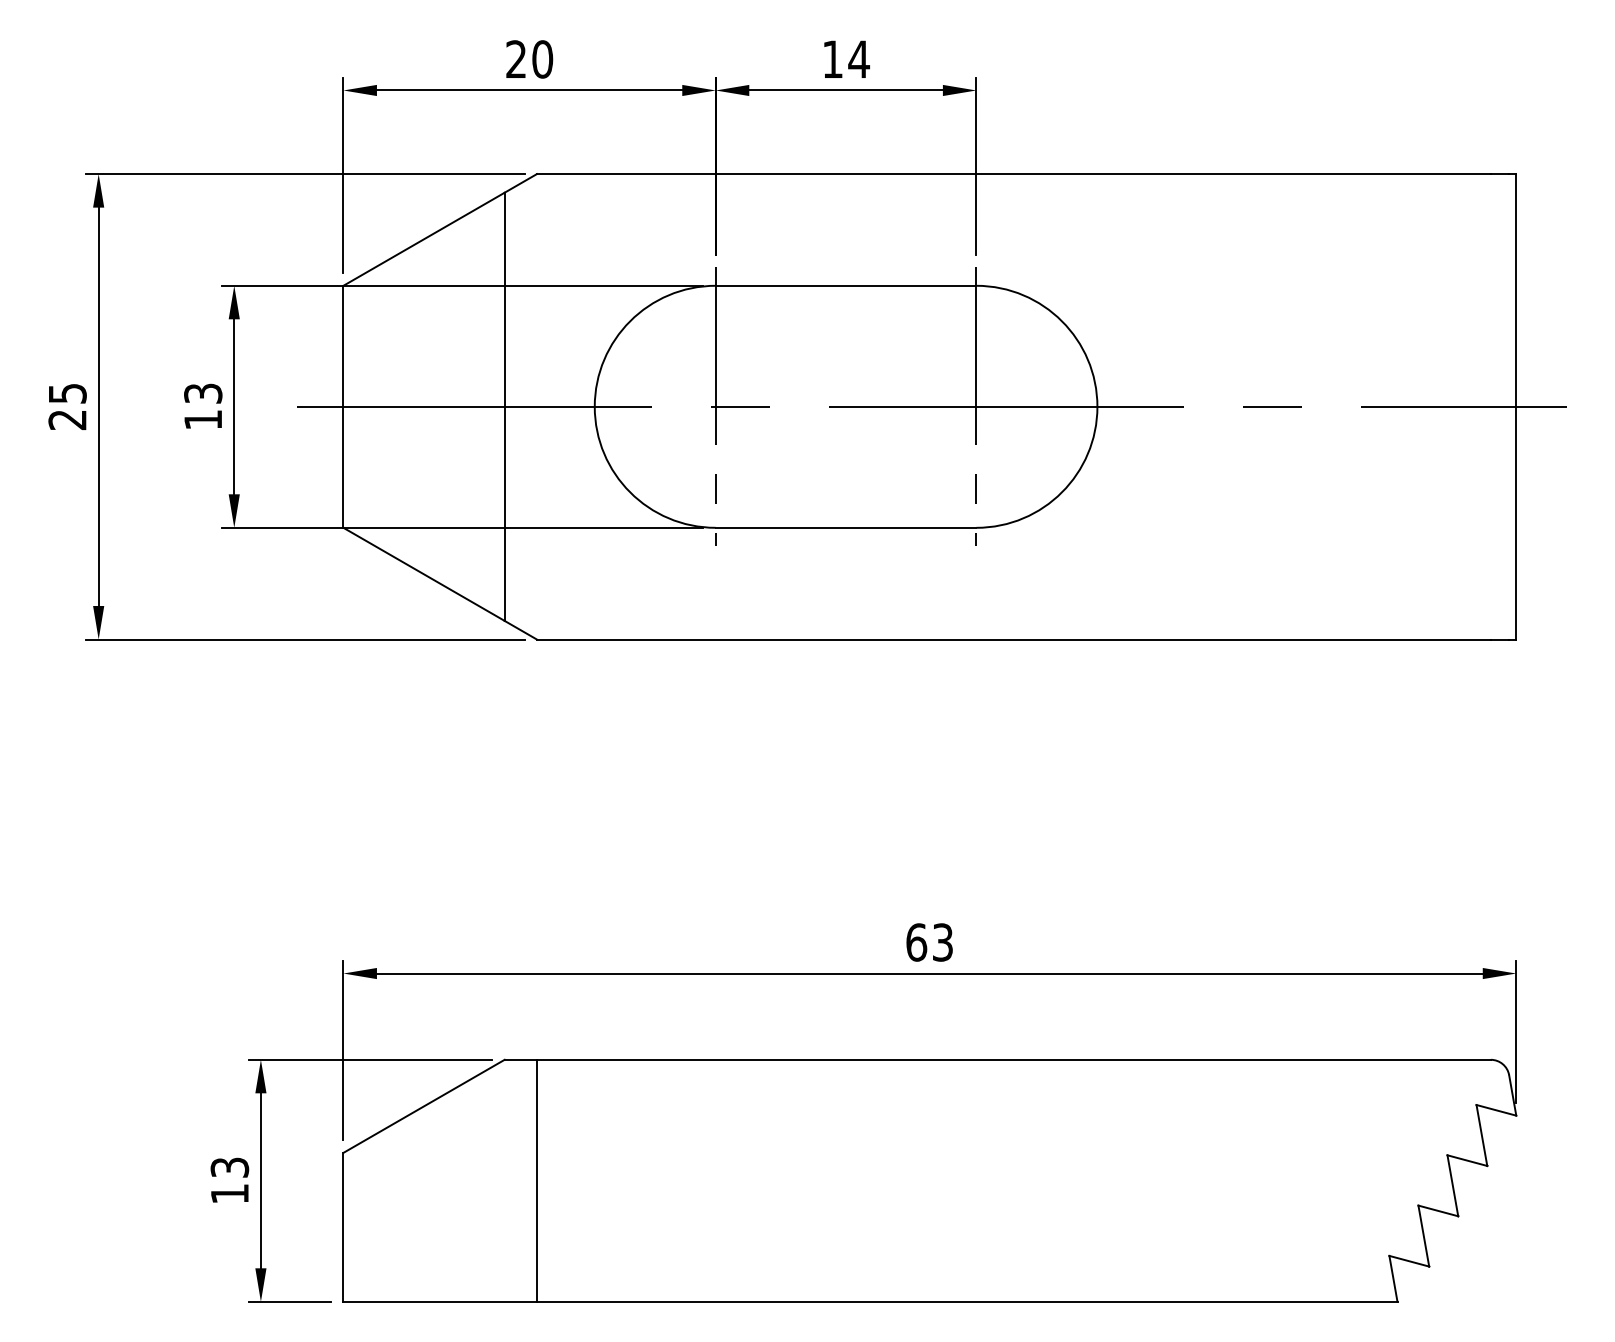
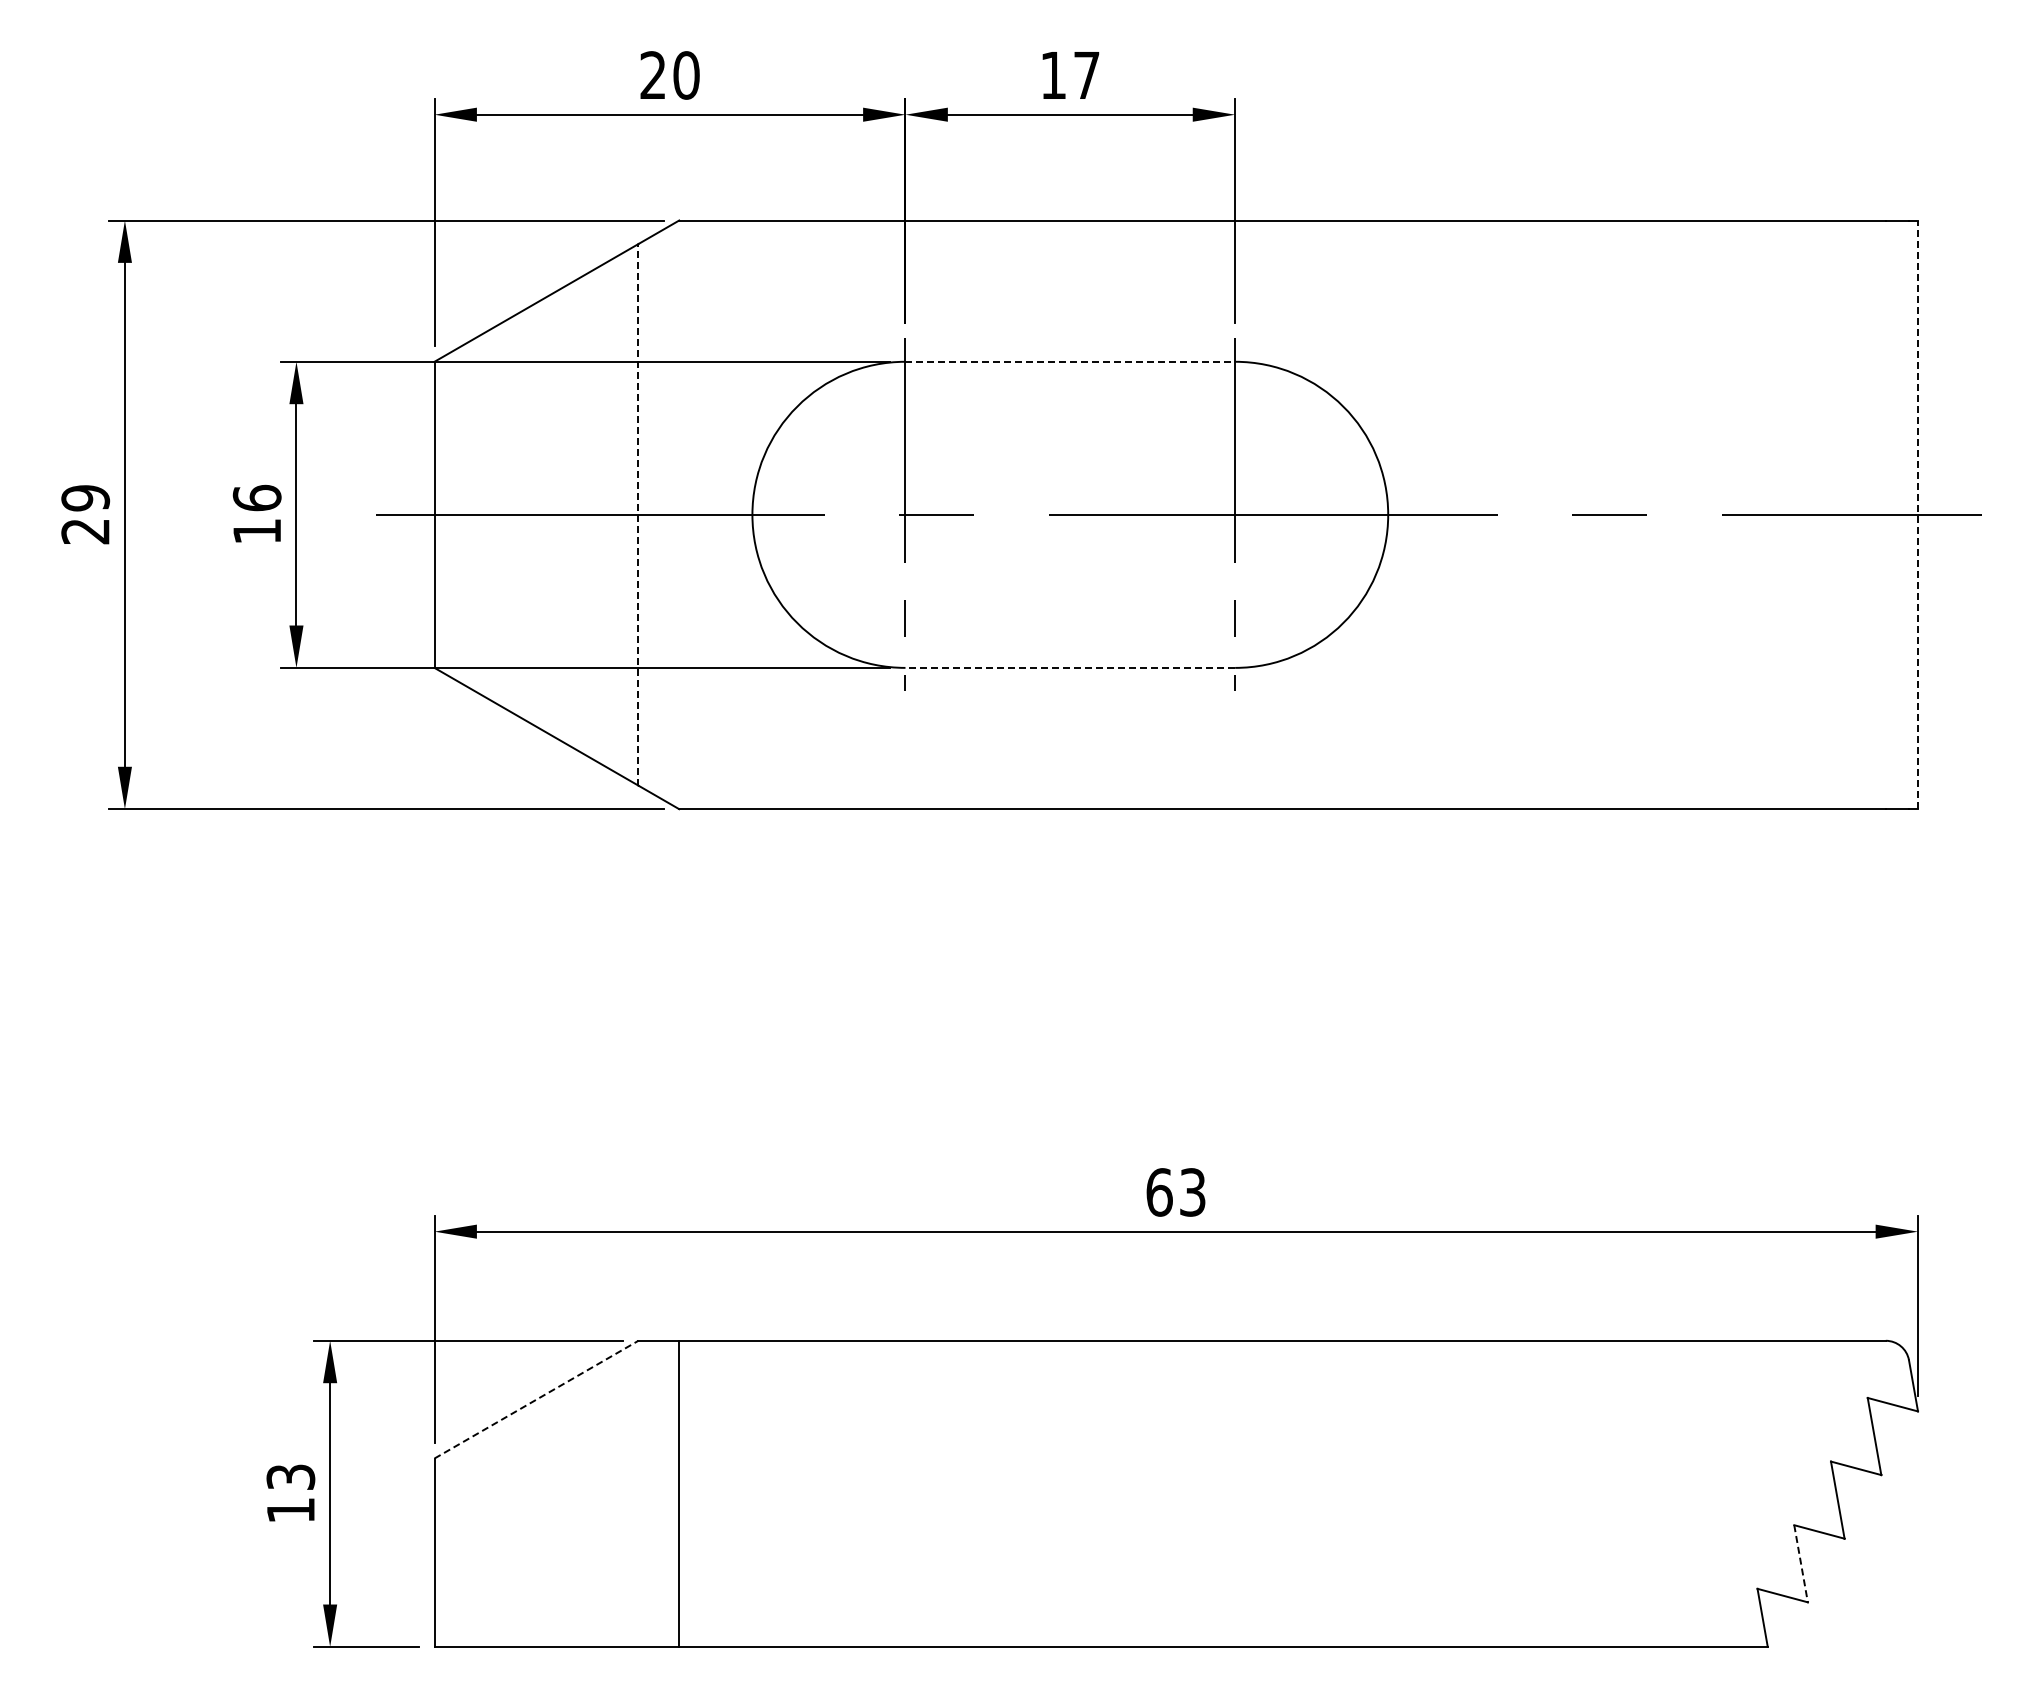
text: (858, 59) -> (1086, 75), 14 -> 17
line: (846, 285) -> (1070, 361), solid -> dashed
text: (67, 393) -> (85, 498), 25 -> 29
text: (202, 393) -> (256, 497), 13 -> 16
line: (504, 406) -> (638, 514), solid -> dashed
line: (1516, 406) -> (1918, 514), solid -> dashed
line: (846, 527) -> (1070, 667), solid -> dashed
line: (424, 1106) -> (536, 1399), solid -> dashed
line: (1424, 1236) -> (1801, 1564), solid -> dashed

